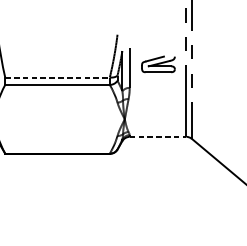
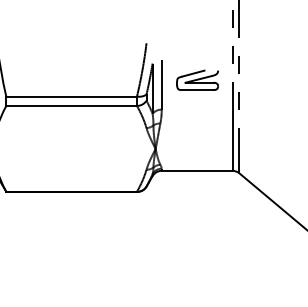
line: (58, 77) -> (72, 96), dashed -> solid
line: (158, 136) -> (197, 170), dashed -> solid

